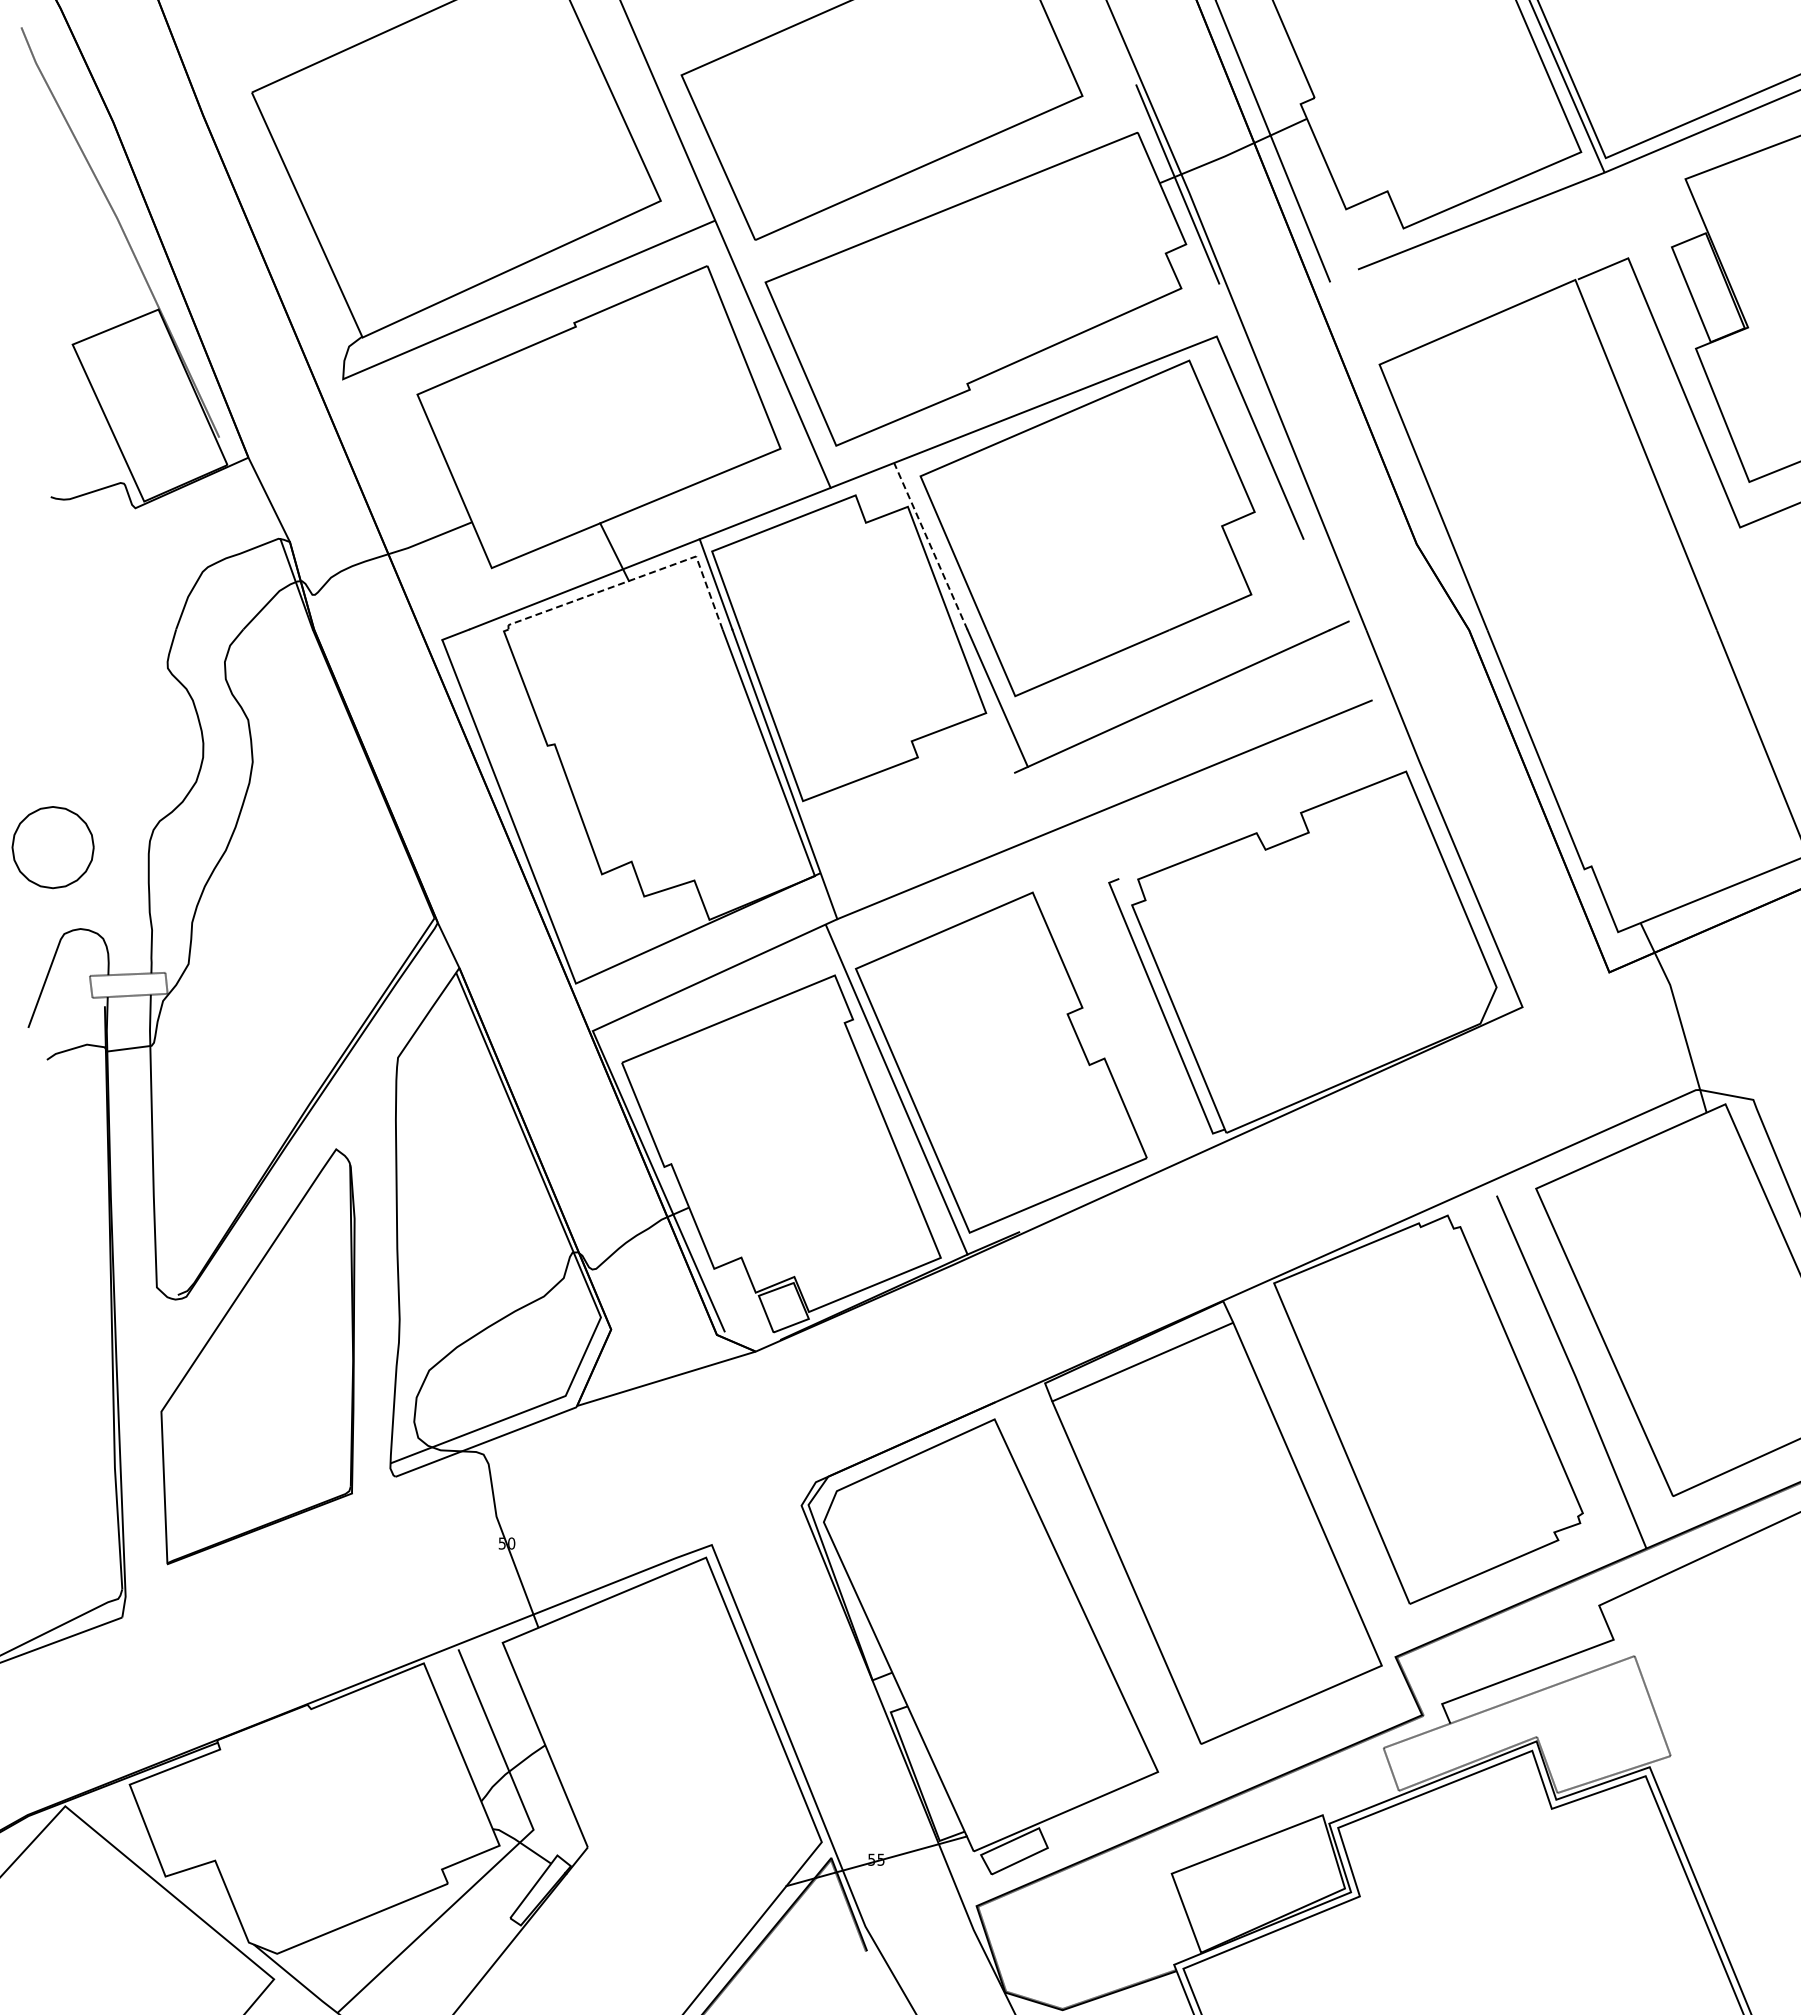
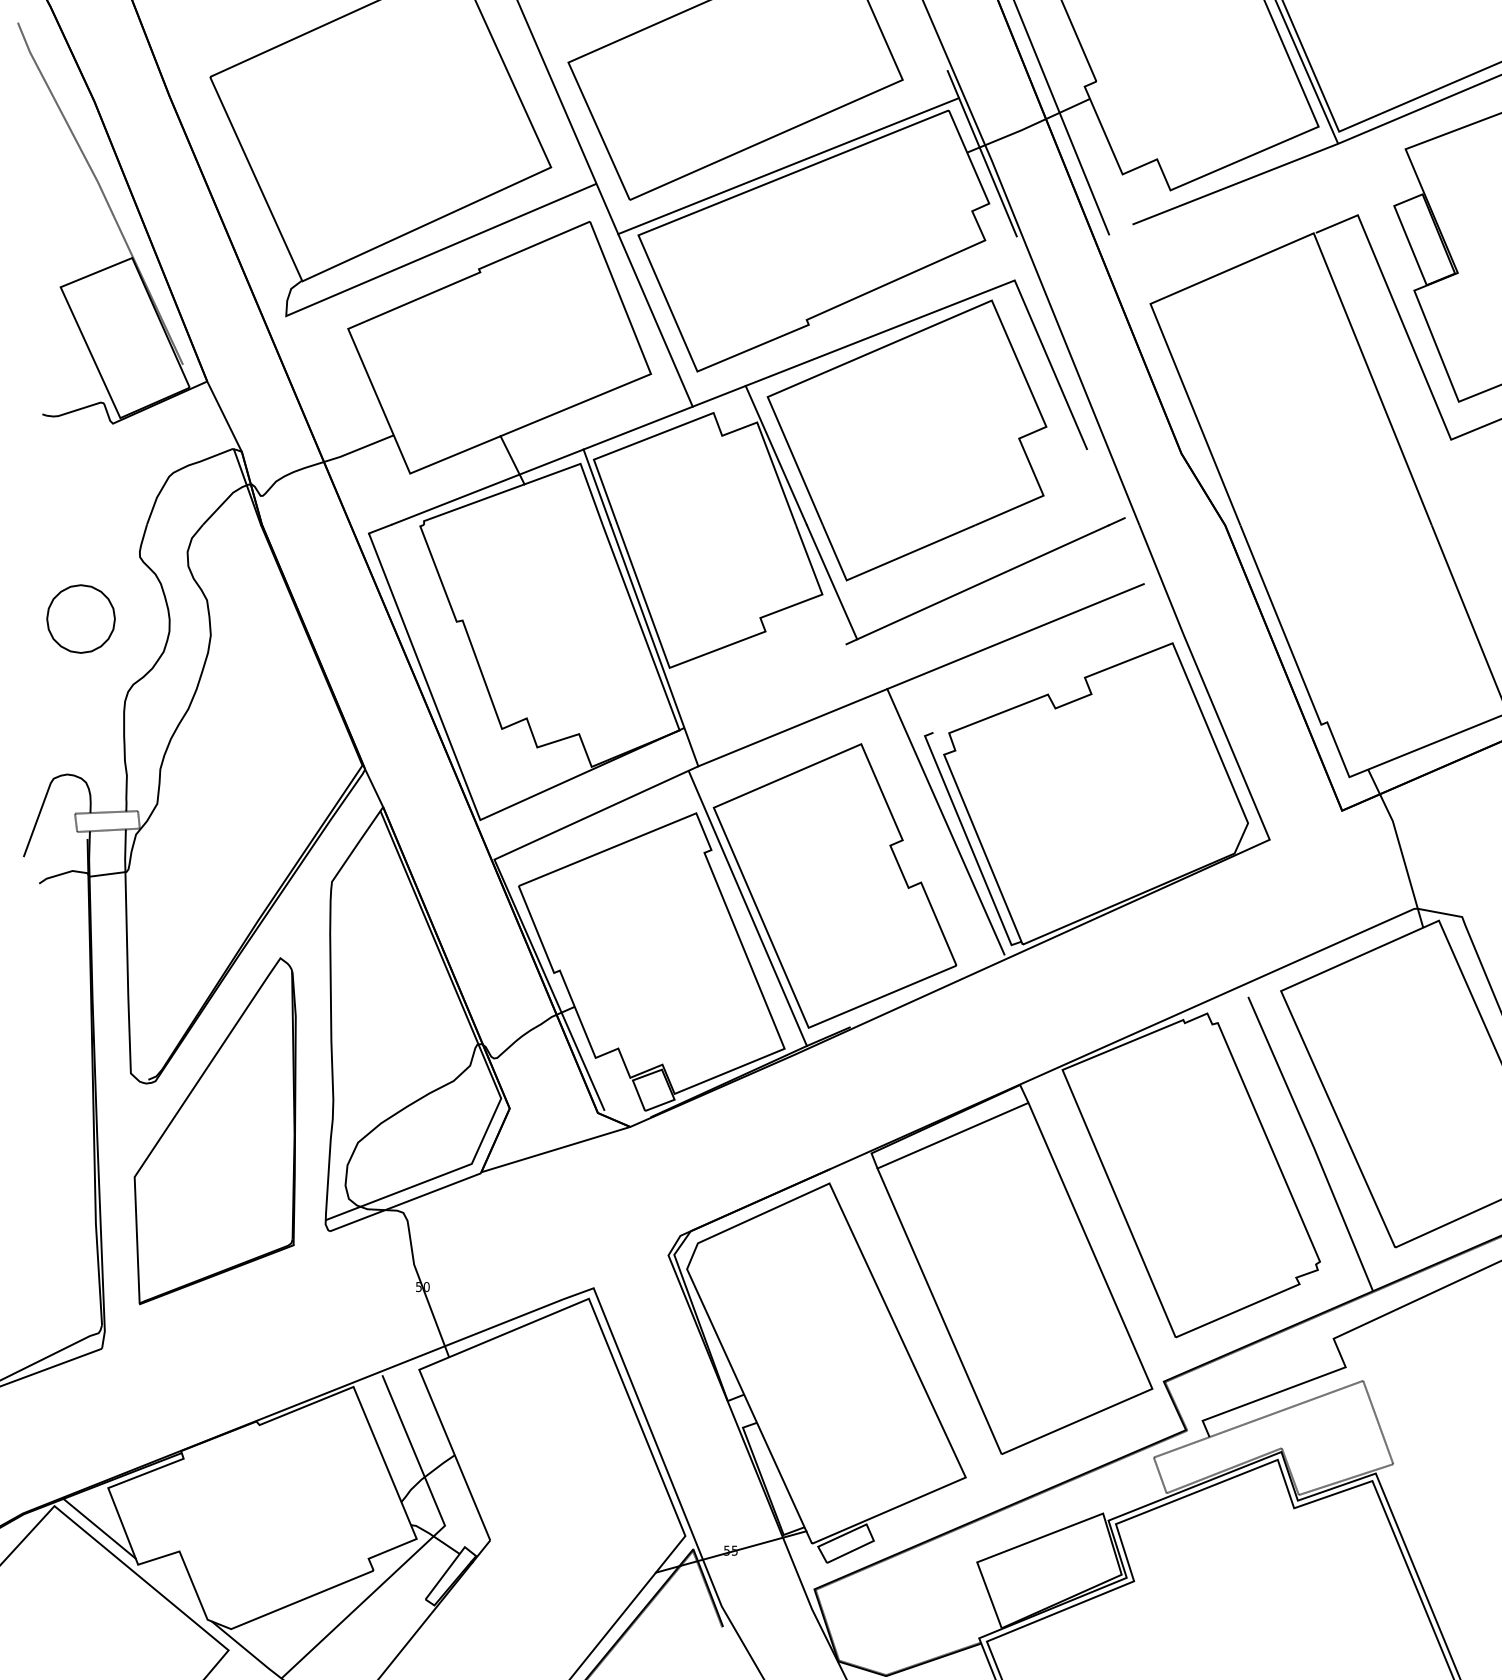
line: (945, 198) -> (788, 165), added
line: (930, 546) -> (776, 455), dashed -> solid
line: (636, 578) -> (530, 482), dashed -> solid
part: (52, 847) -> (80, 619), moved
line: (1133, 985) -> (945, 821), added
line: (119, 1833) -> (99, 1528), added

